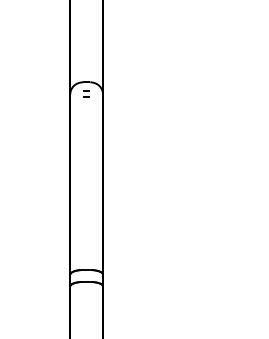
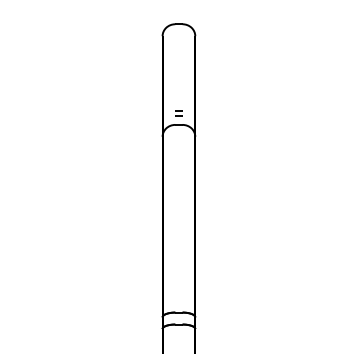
part: (86, 93) -> (178, 113), moved

